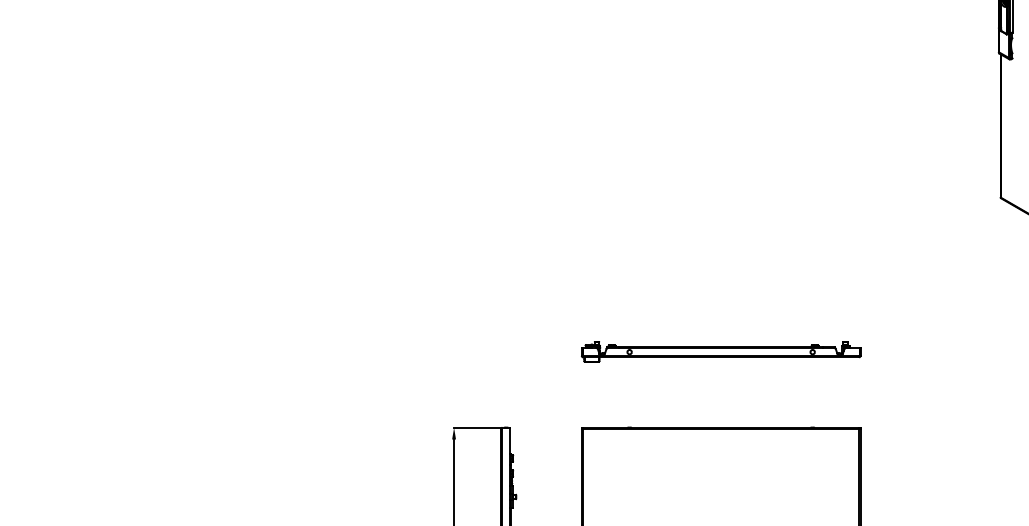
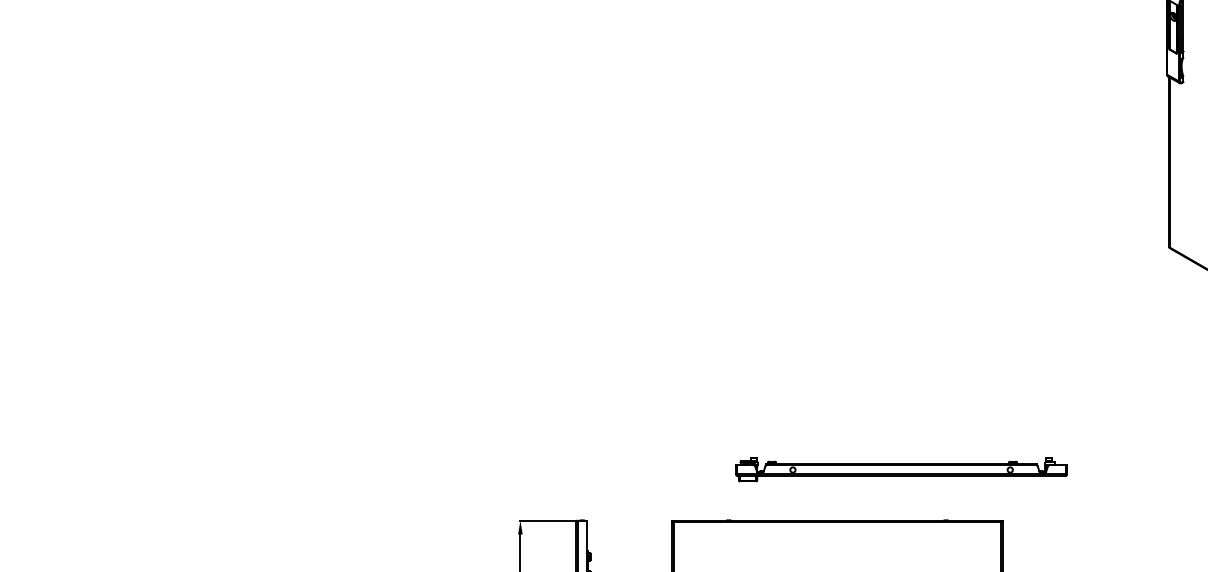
part: (721, 351) -> (901, 469), moved

